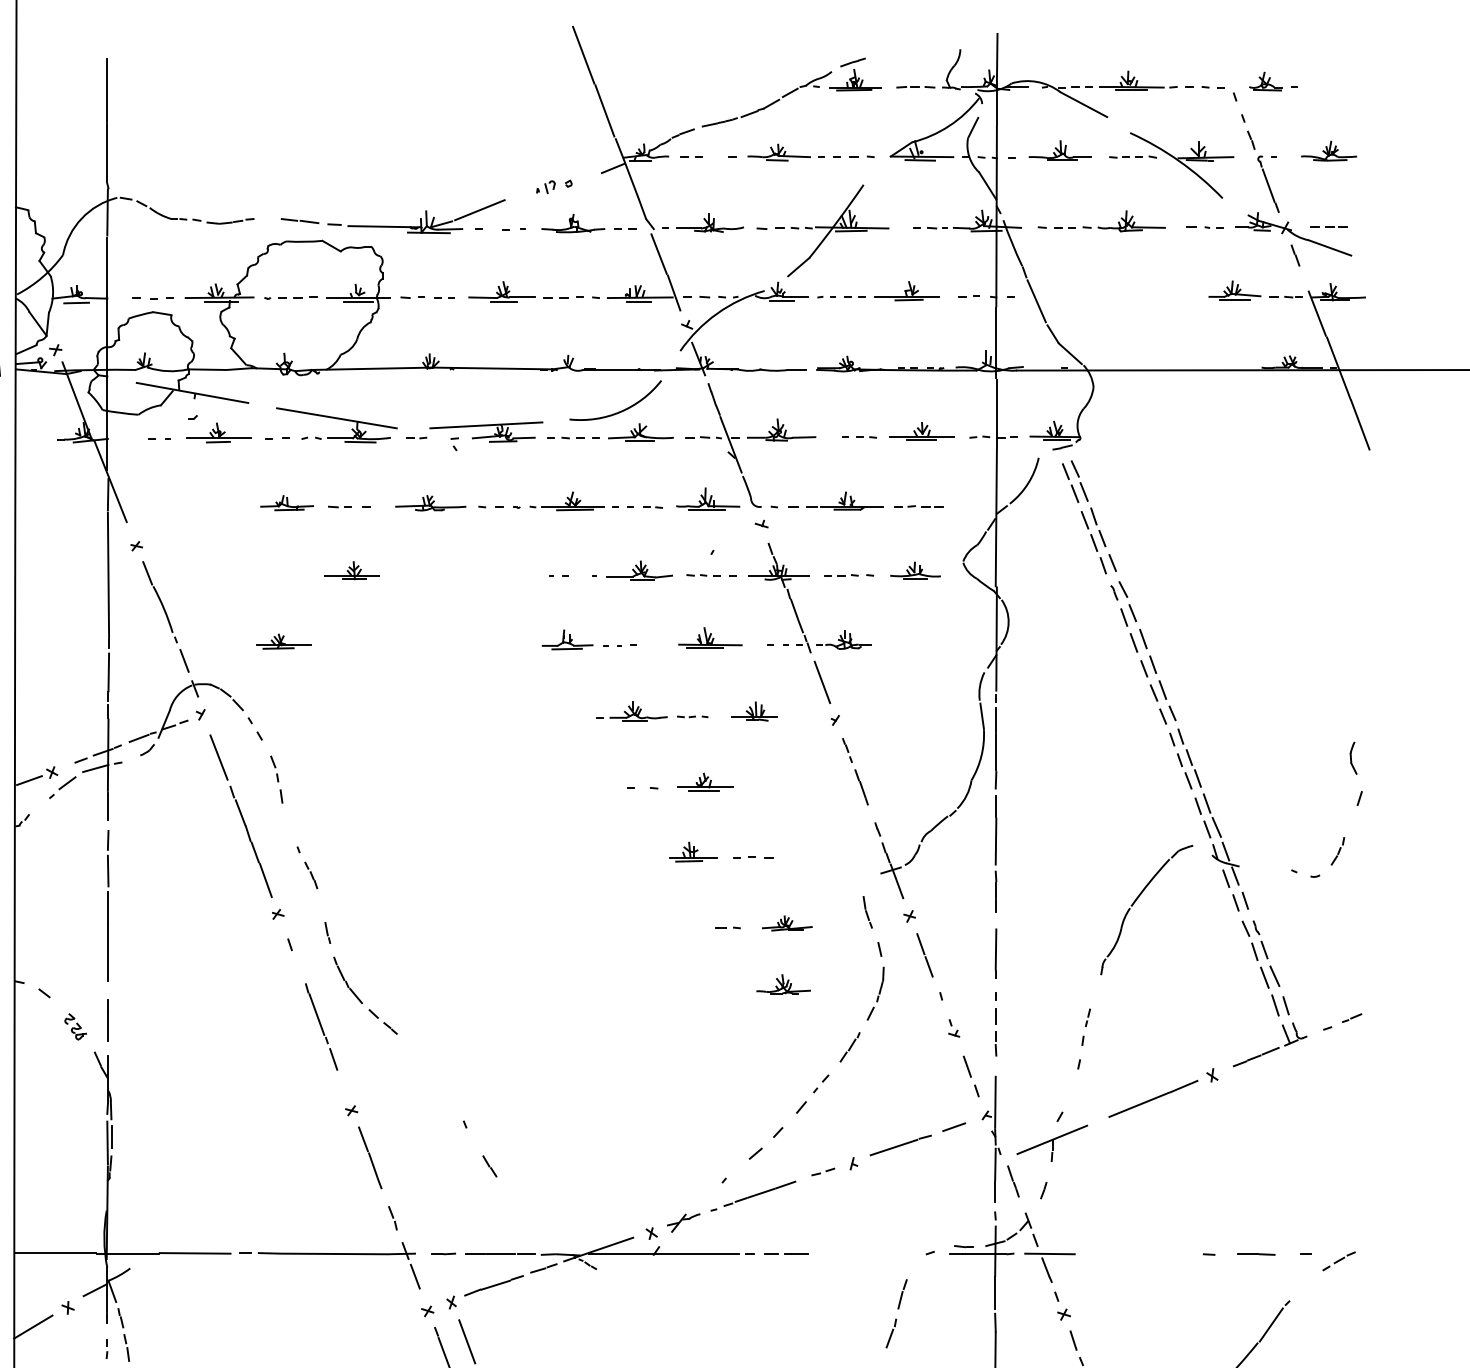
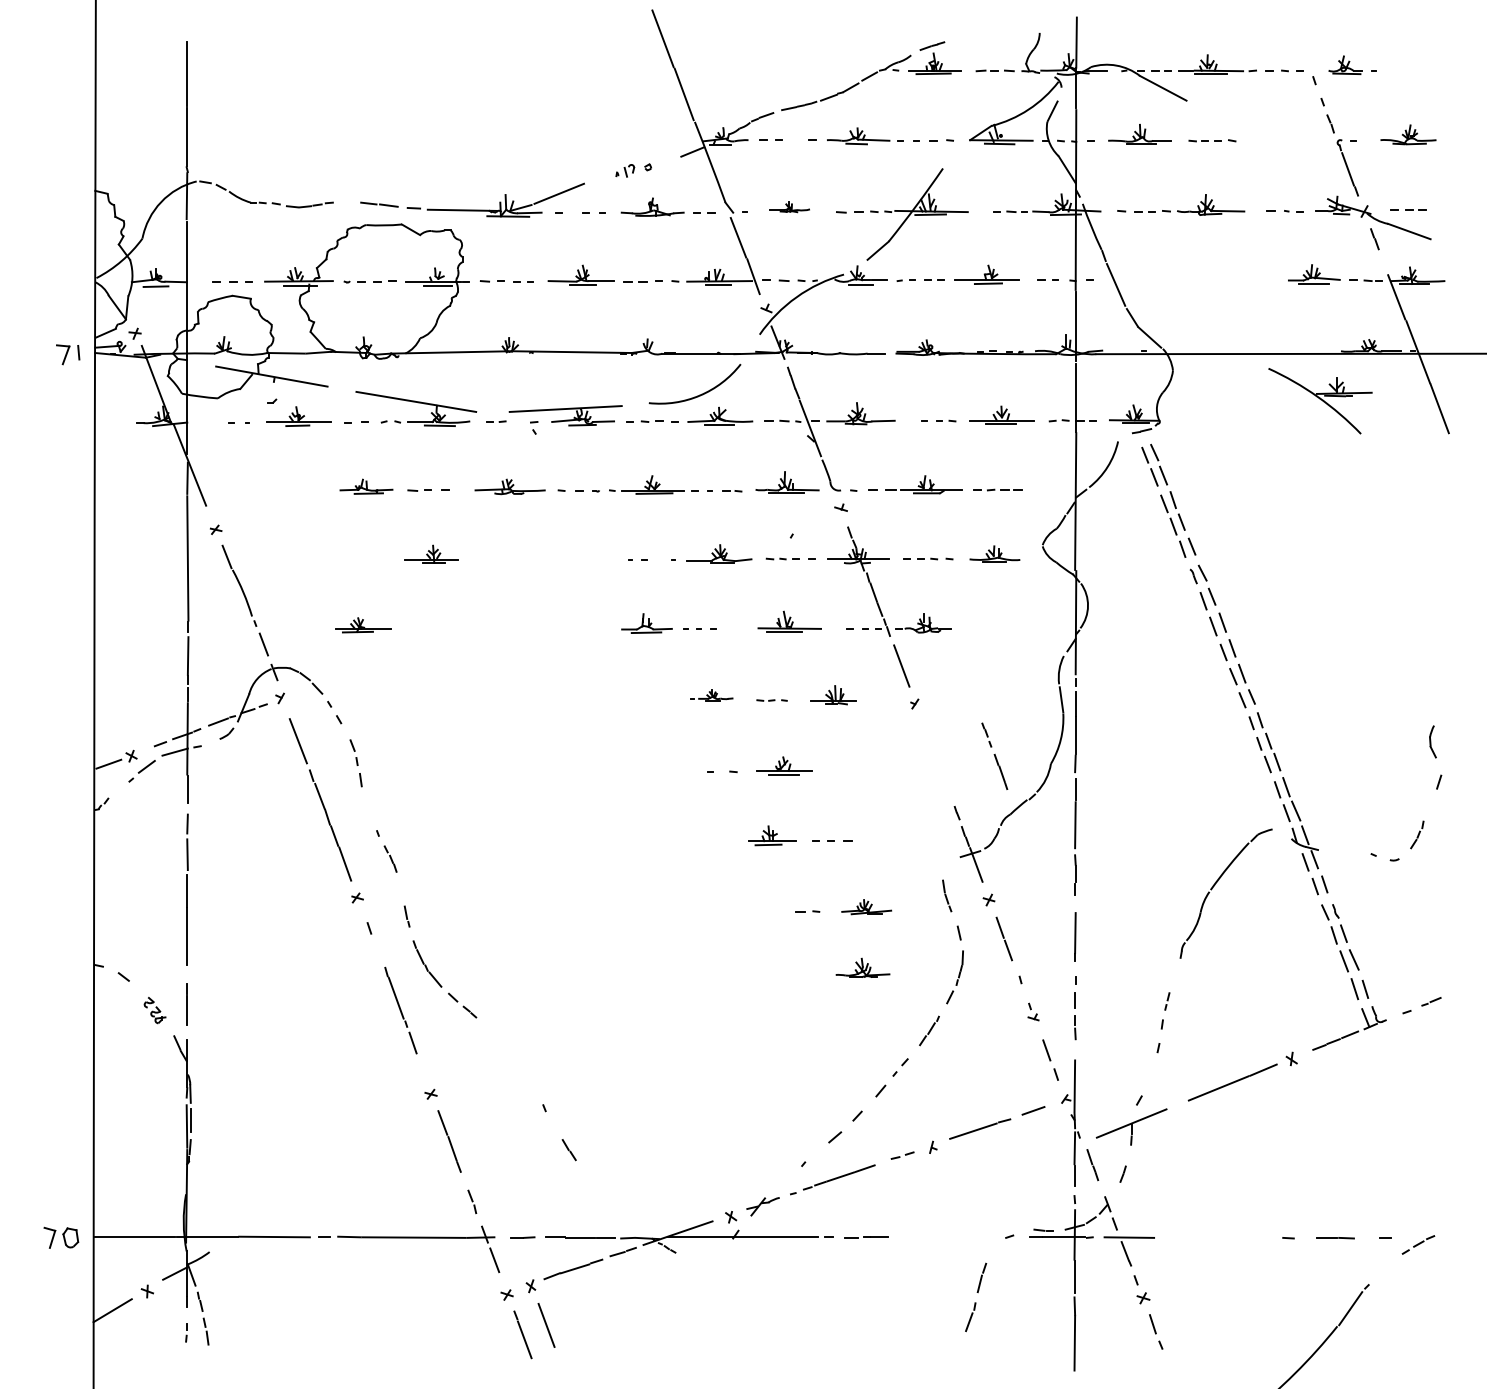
part: (1182, 165) -> (1320, 401), moved
part: (710, 222) -> (789, 206), size x0.6
part: (632, 710) -> (711, 694), size x0.6
part: (855, 770) -> (994, 755), moved

